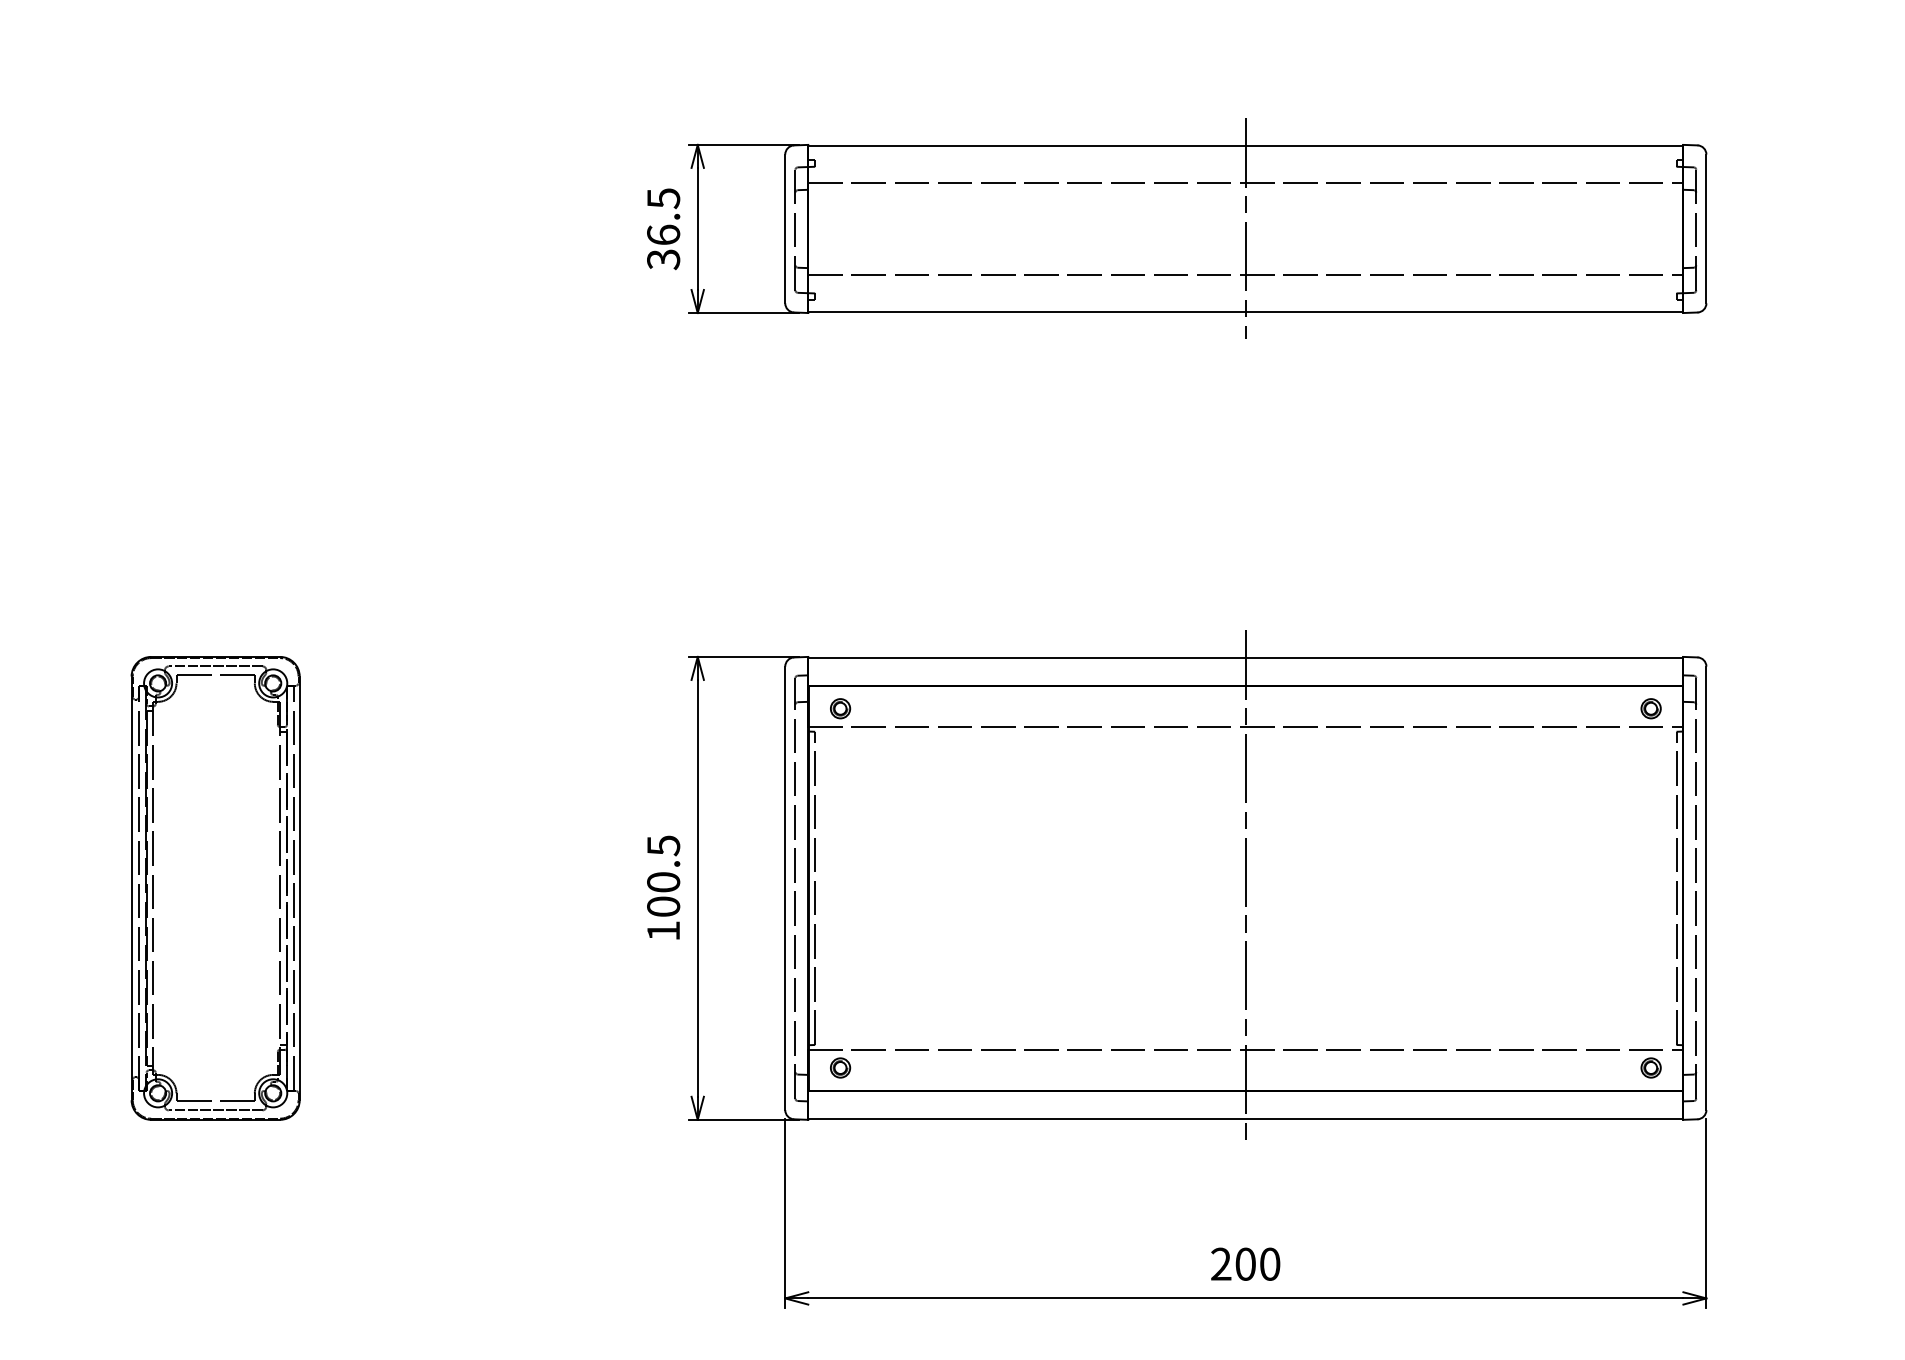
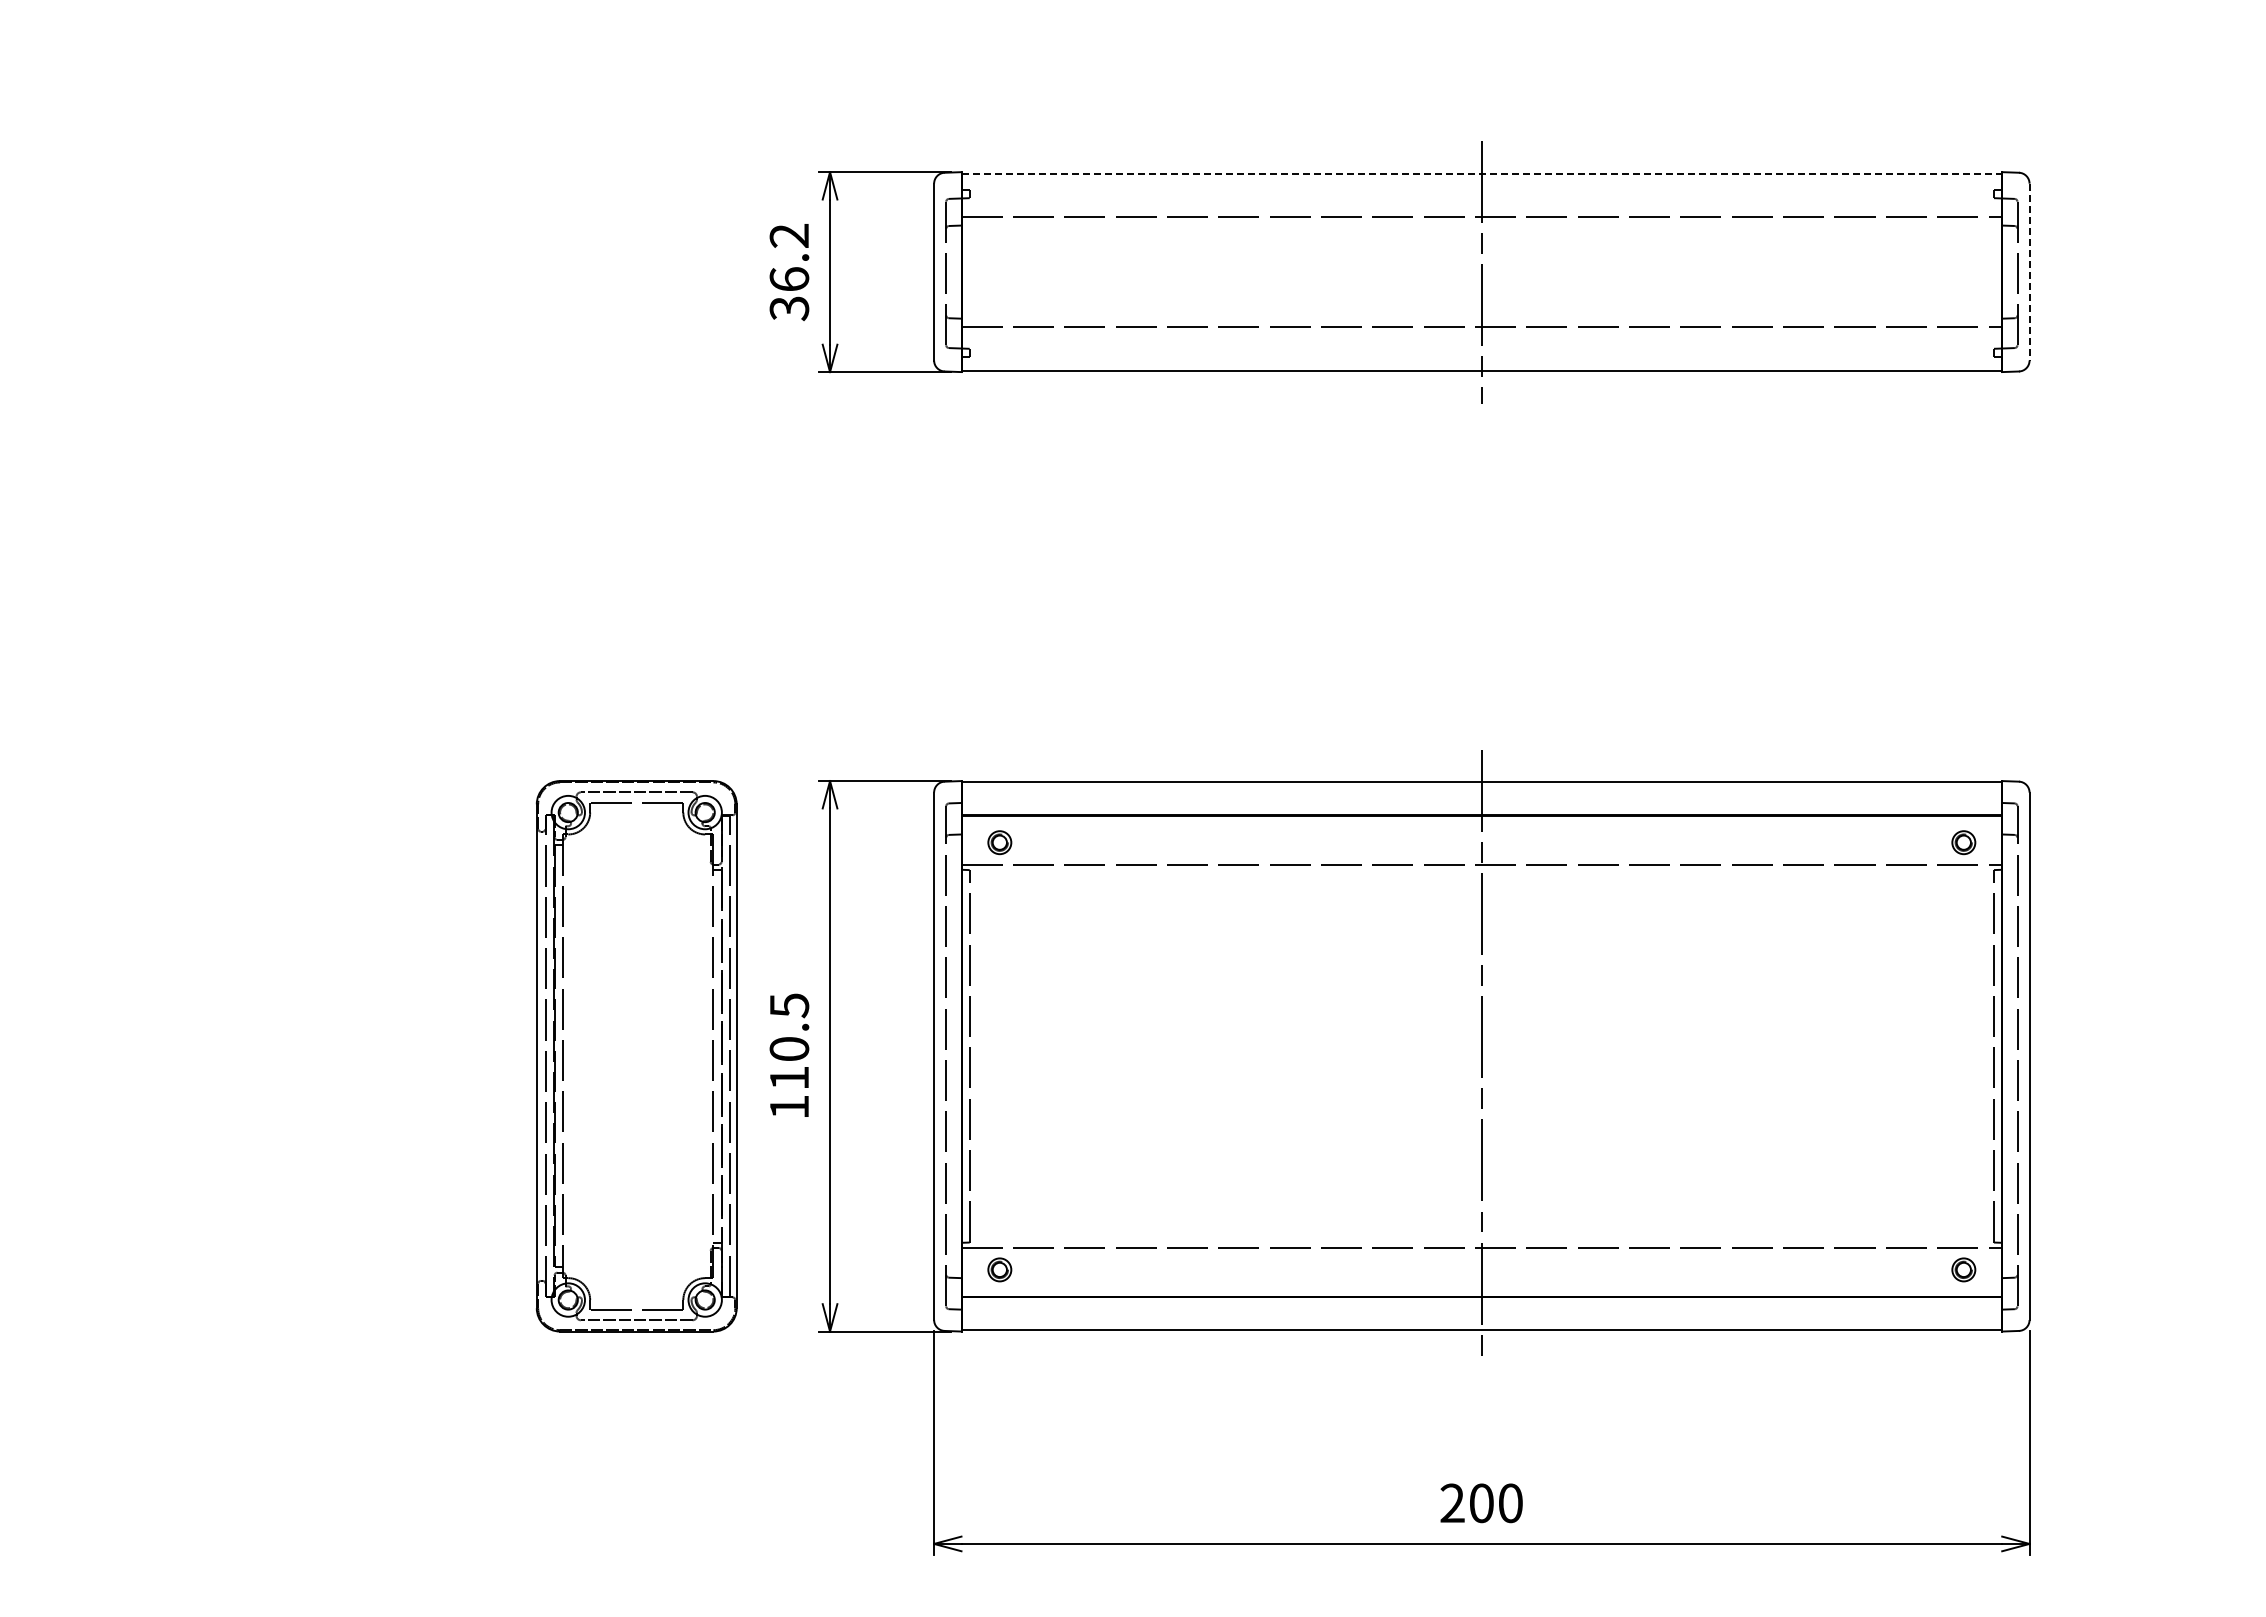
line: (1246, 146) -> (1482, 173), solid -> dashed
text: (663, 199) -> (789, 236), 36.5 -> 36.2
line: (1706, 229) -> (2029, 272), solid -> dashed
part: (215, 888) -> (636, 1056), moved
text: (663, 906) -> (789, 1077), 100.5 -> 110.5

